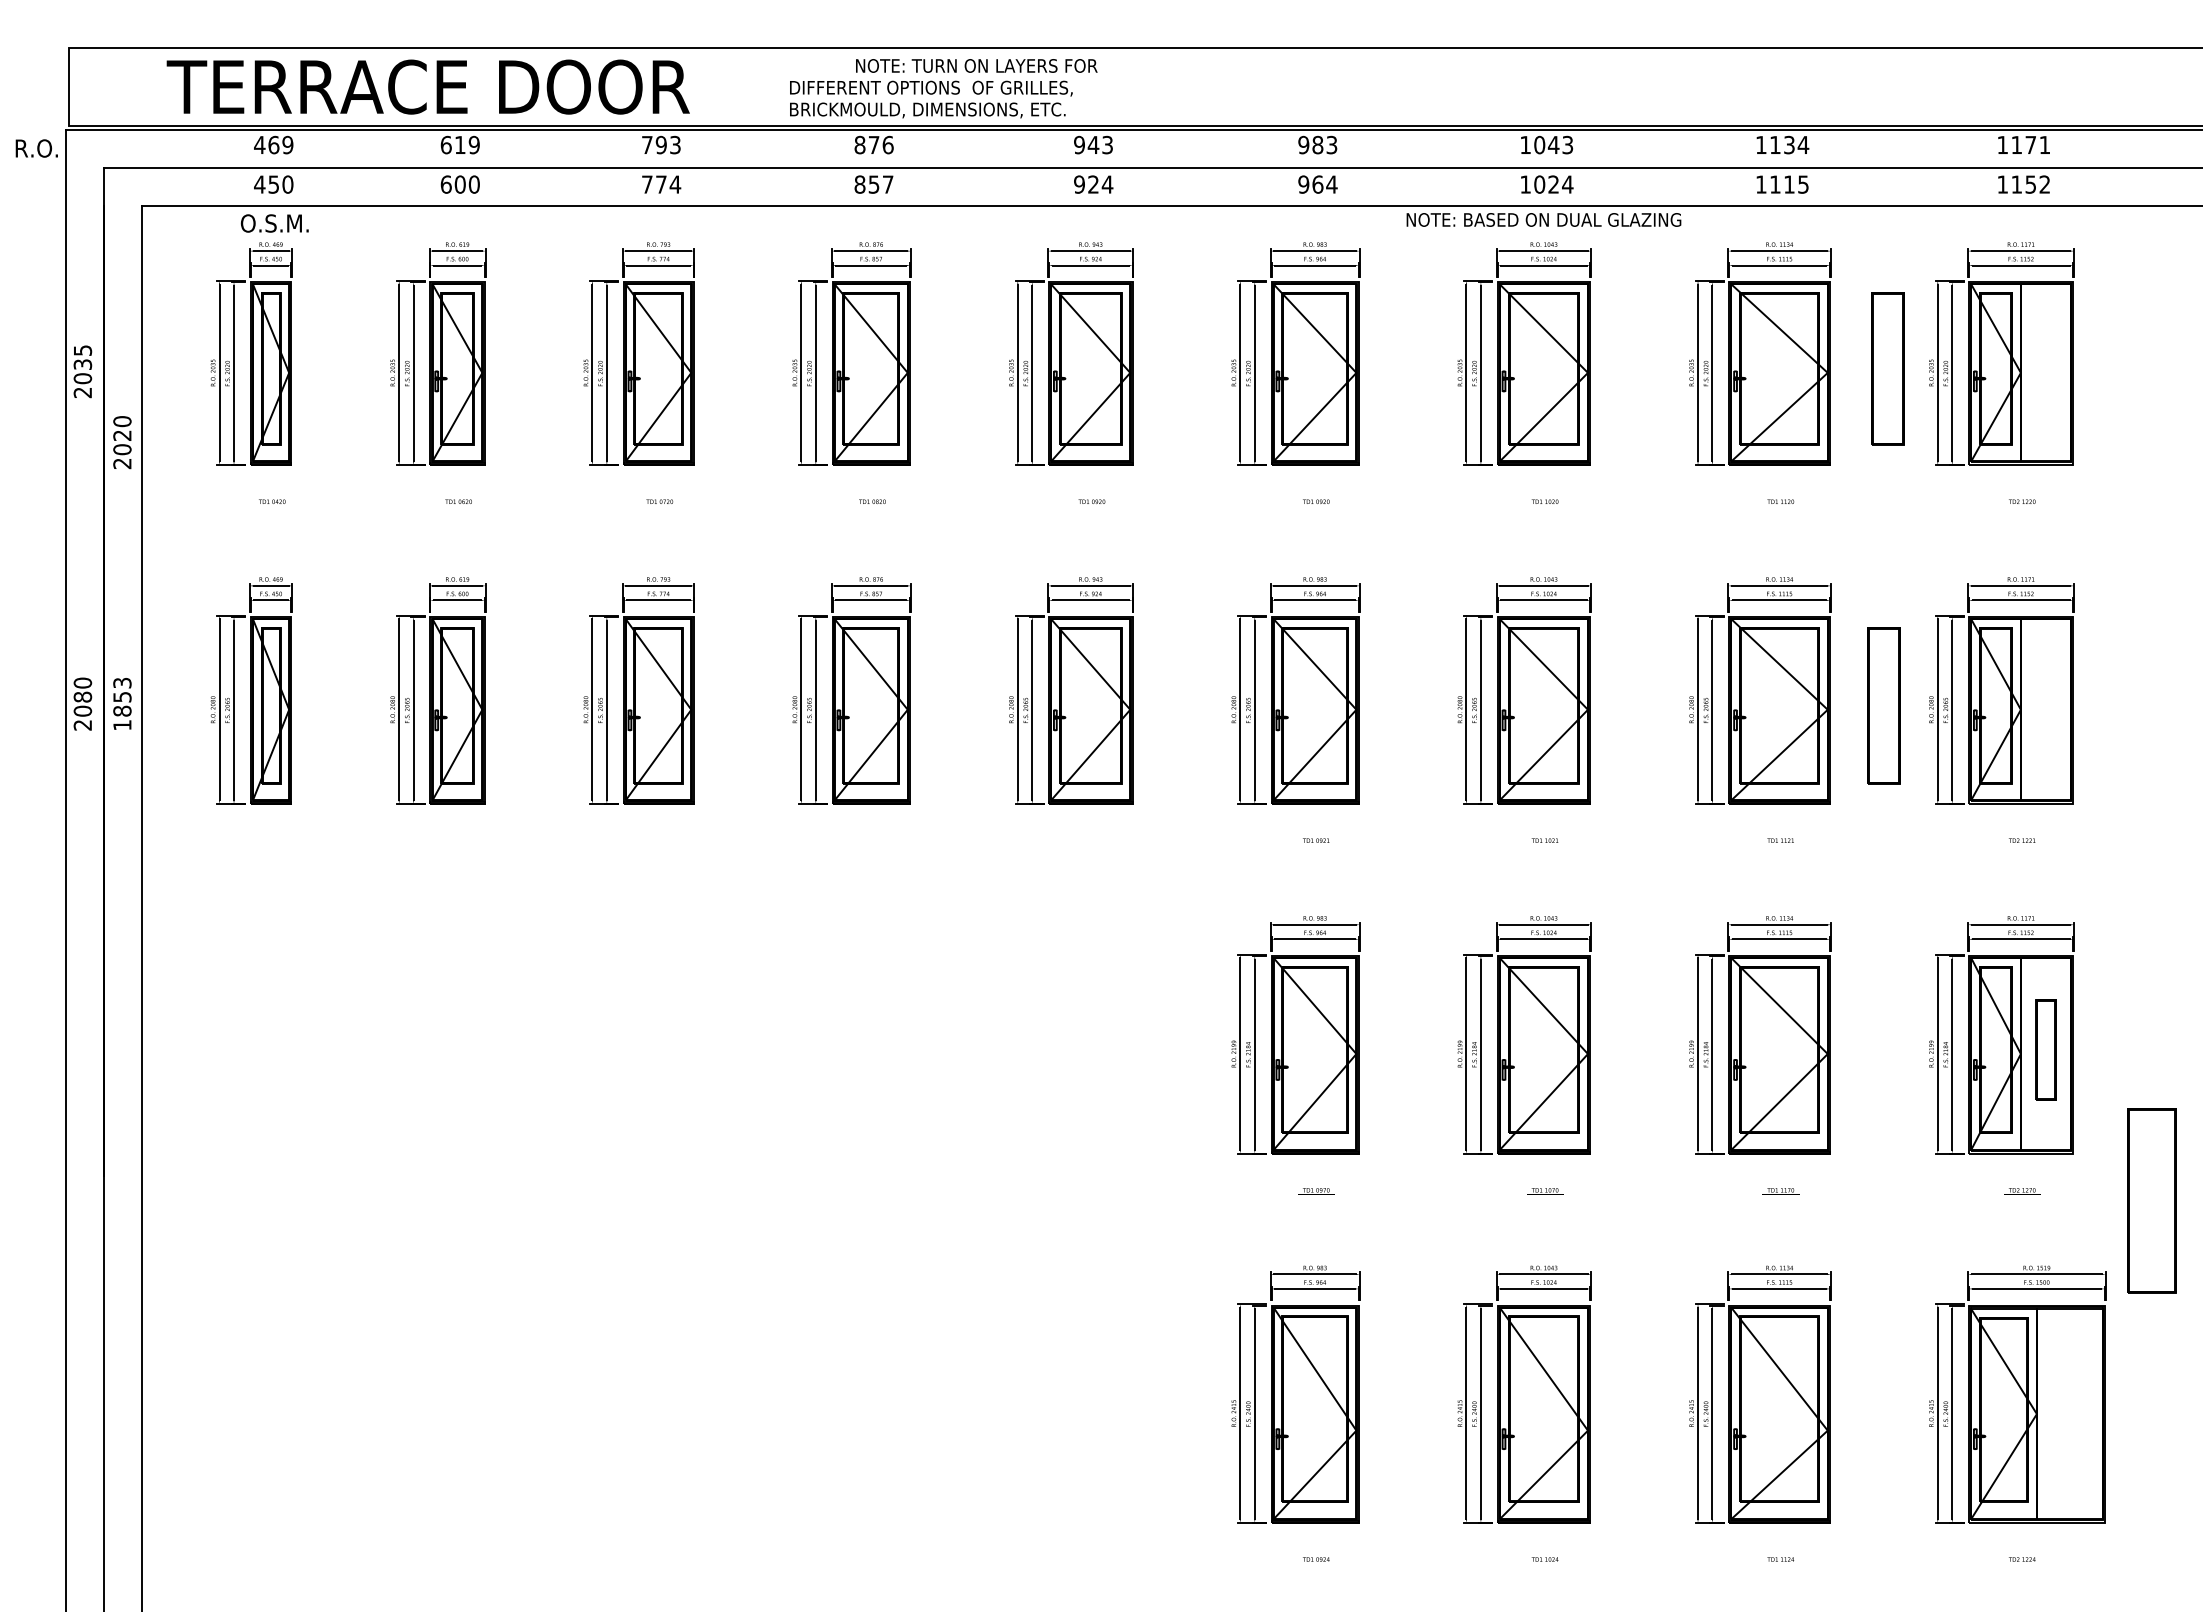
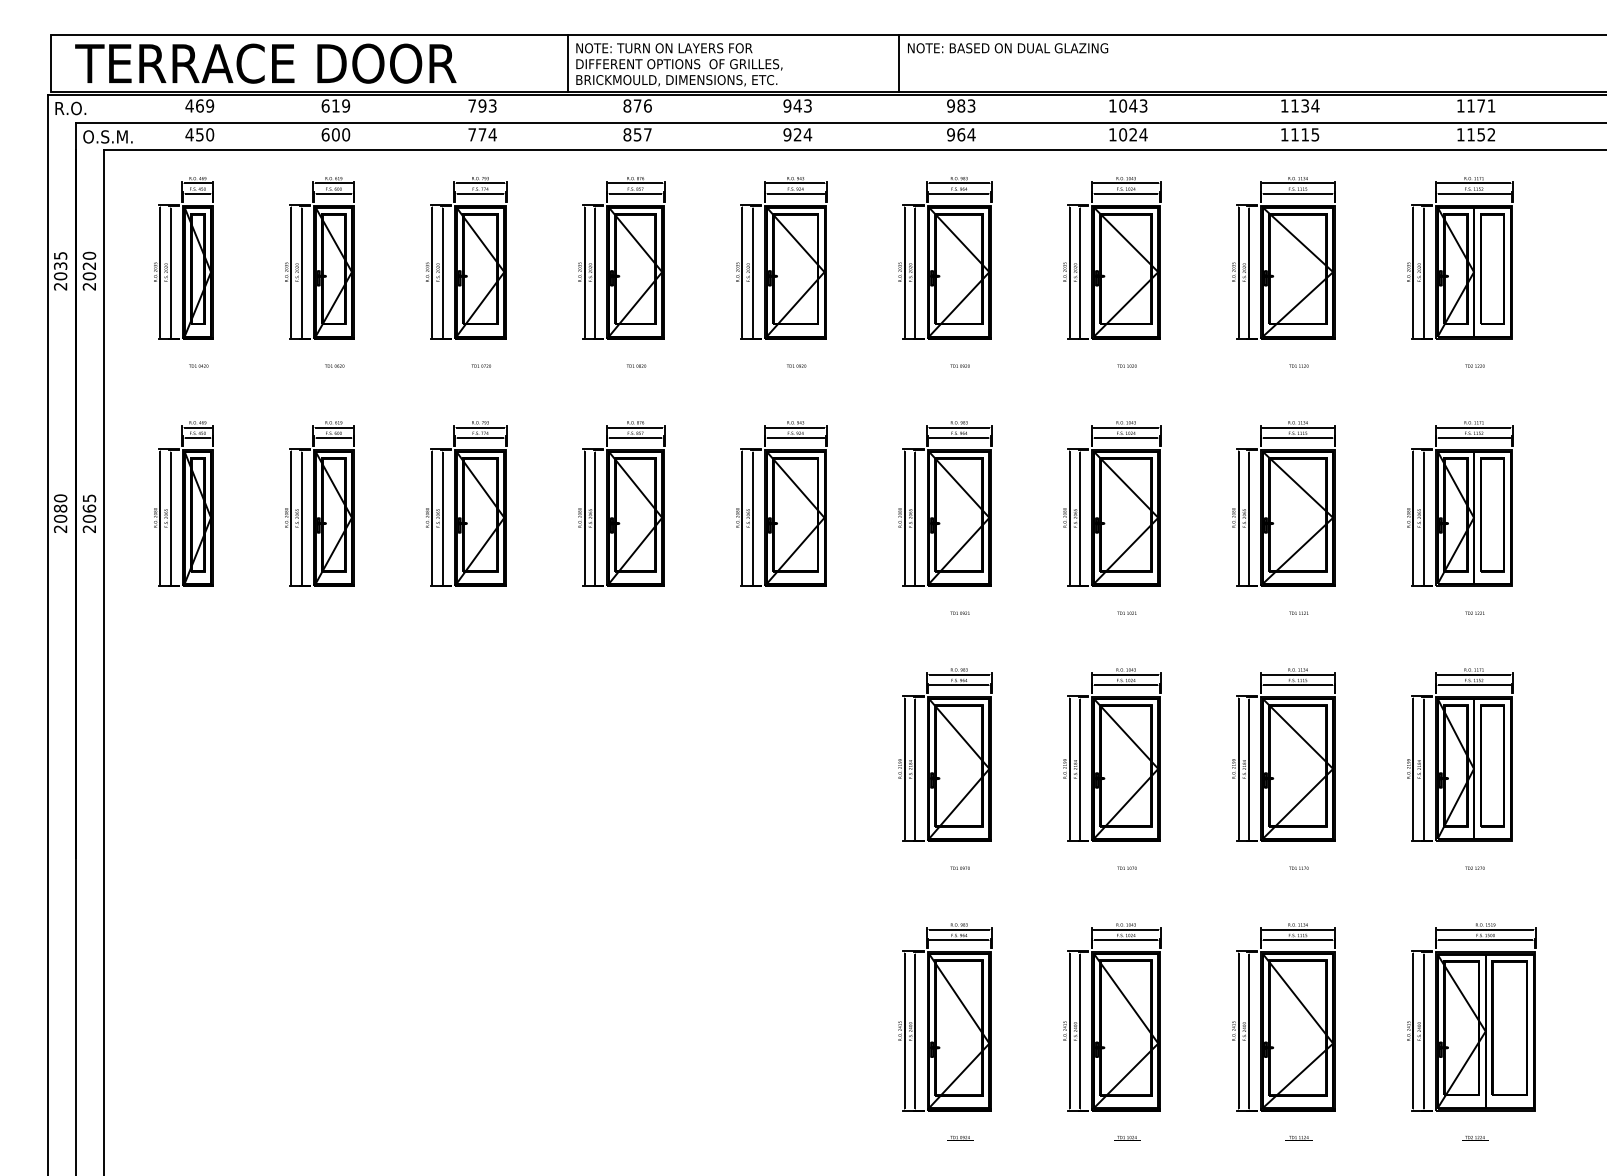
text: (976, 65) -> (664, 47), moved
text: (427, 86) -> (265, 63), moved
line: (777, 86) -> (567, 63), added
line: (1232, 86) -> (899, 63), added
text: (36, 148) -> (70, 108), moved
text: (1543, 219) -> (1007, 47), moved
text: (274, 223) -> (107, 136), moved
part: (1887, 368) -> (1491, 268), moved
text: (122, 442) -> (89, 271), moved
text: (122, 704) -> (89, 513), 1853 -> 2065
part: (1883, 705) -> (1491, 514), moved
part: (2045, 1049) -> (1491, 765), size x1.67
part: (2151, 1200) -> (1509, 1028), moved

